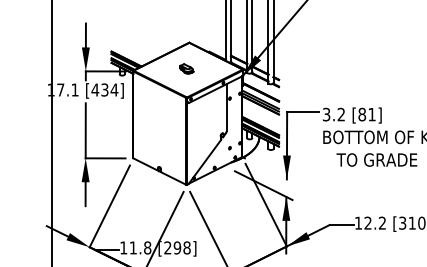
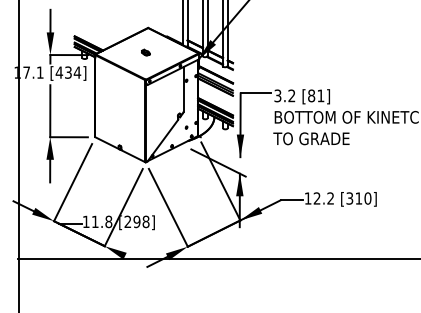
part: (186, 68) -> (145, 52), size x0.62
text: (376, 159) -> (311, 138), moved

